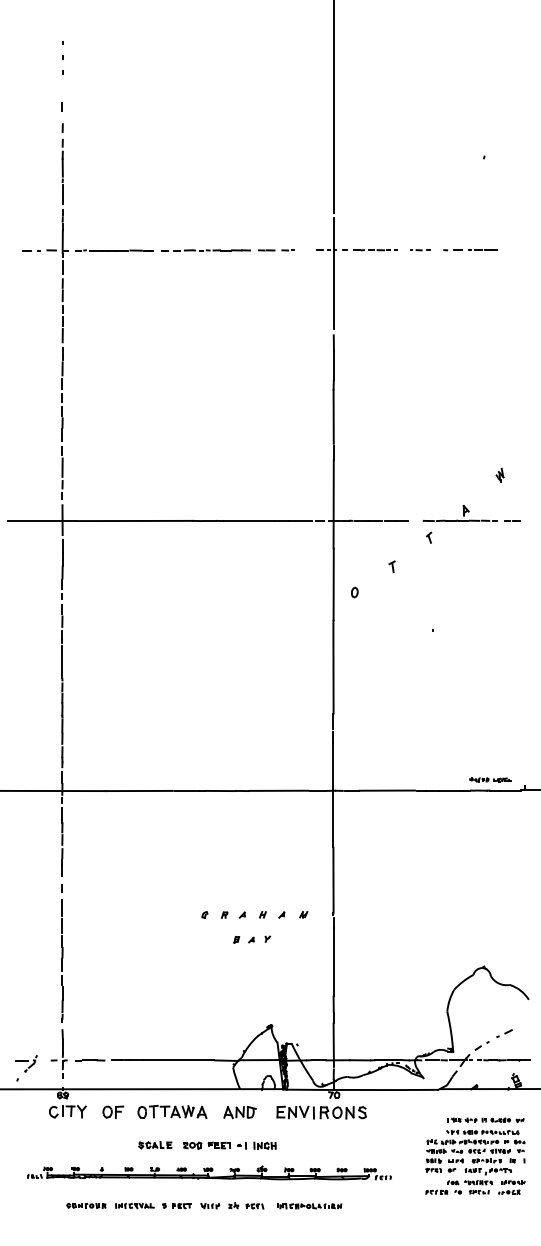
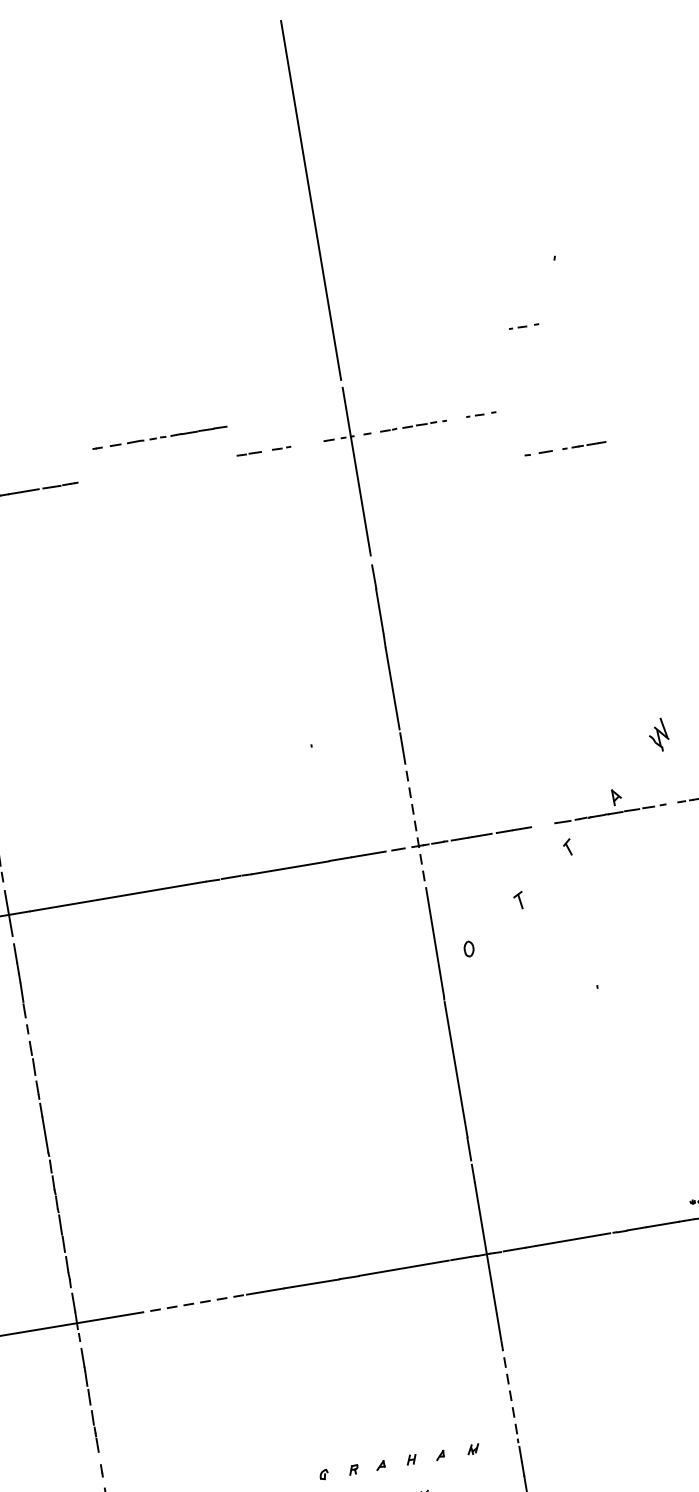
part: (457, 198) -> (524, 327), added
line: (205, 250) -> (159, 437), moved
part: (470, 250) -> (565, 449), moved
part: (499, 474) -> (658, 733), size x1.6
line: (333, 504) -> (414, 821), solid -> dashed
line: (139, 791) -> (193, 1304), solid -> dashed
line: (333, 880) -> (509, 1389), solid -> dashed

